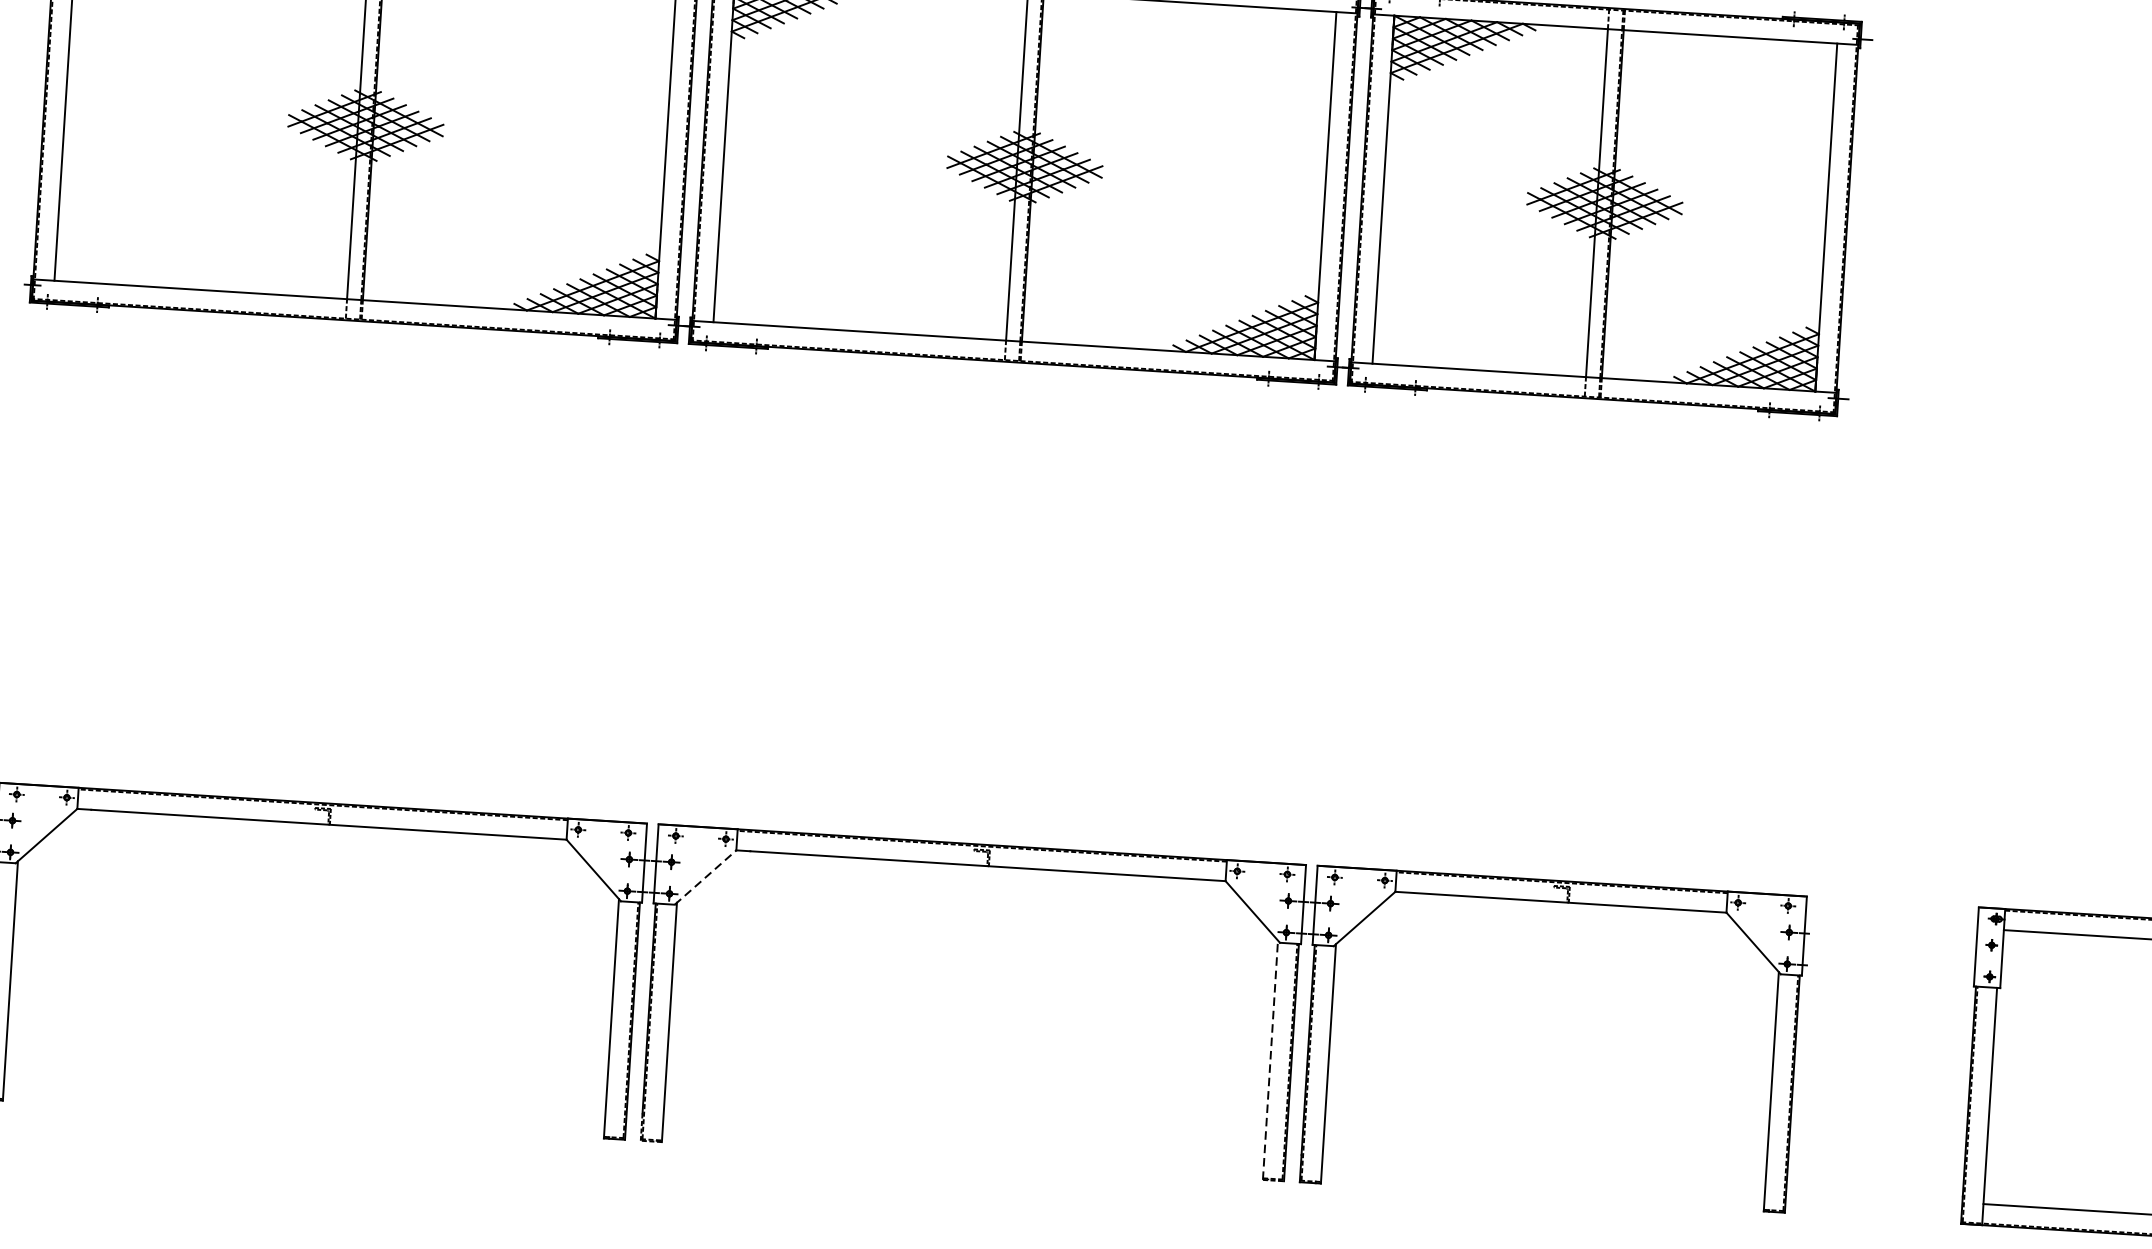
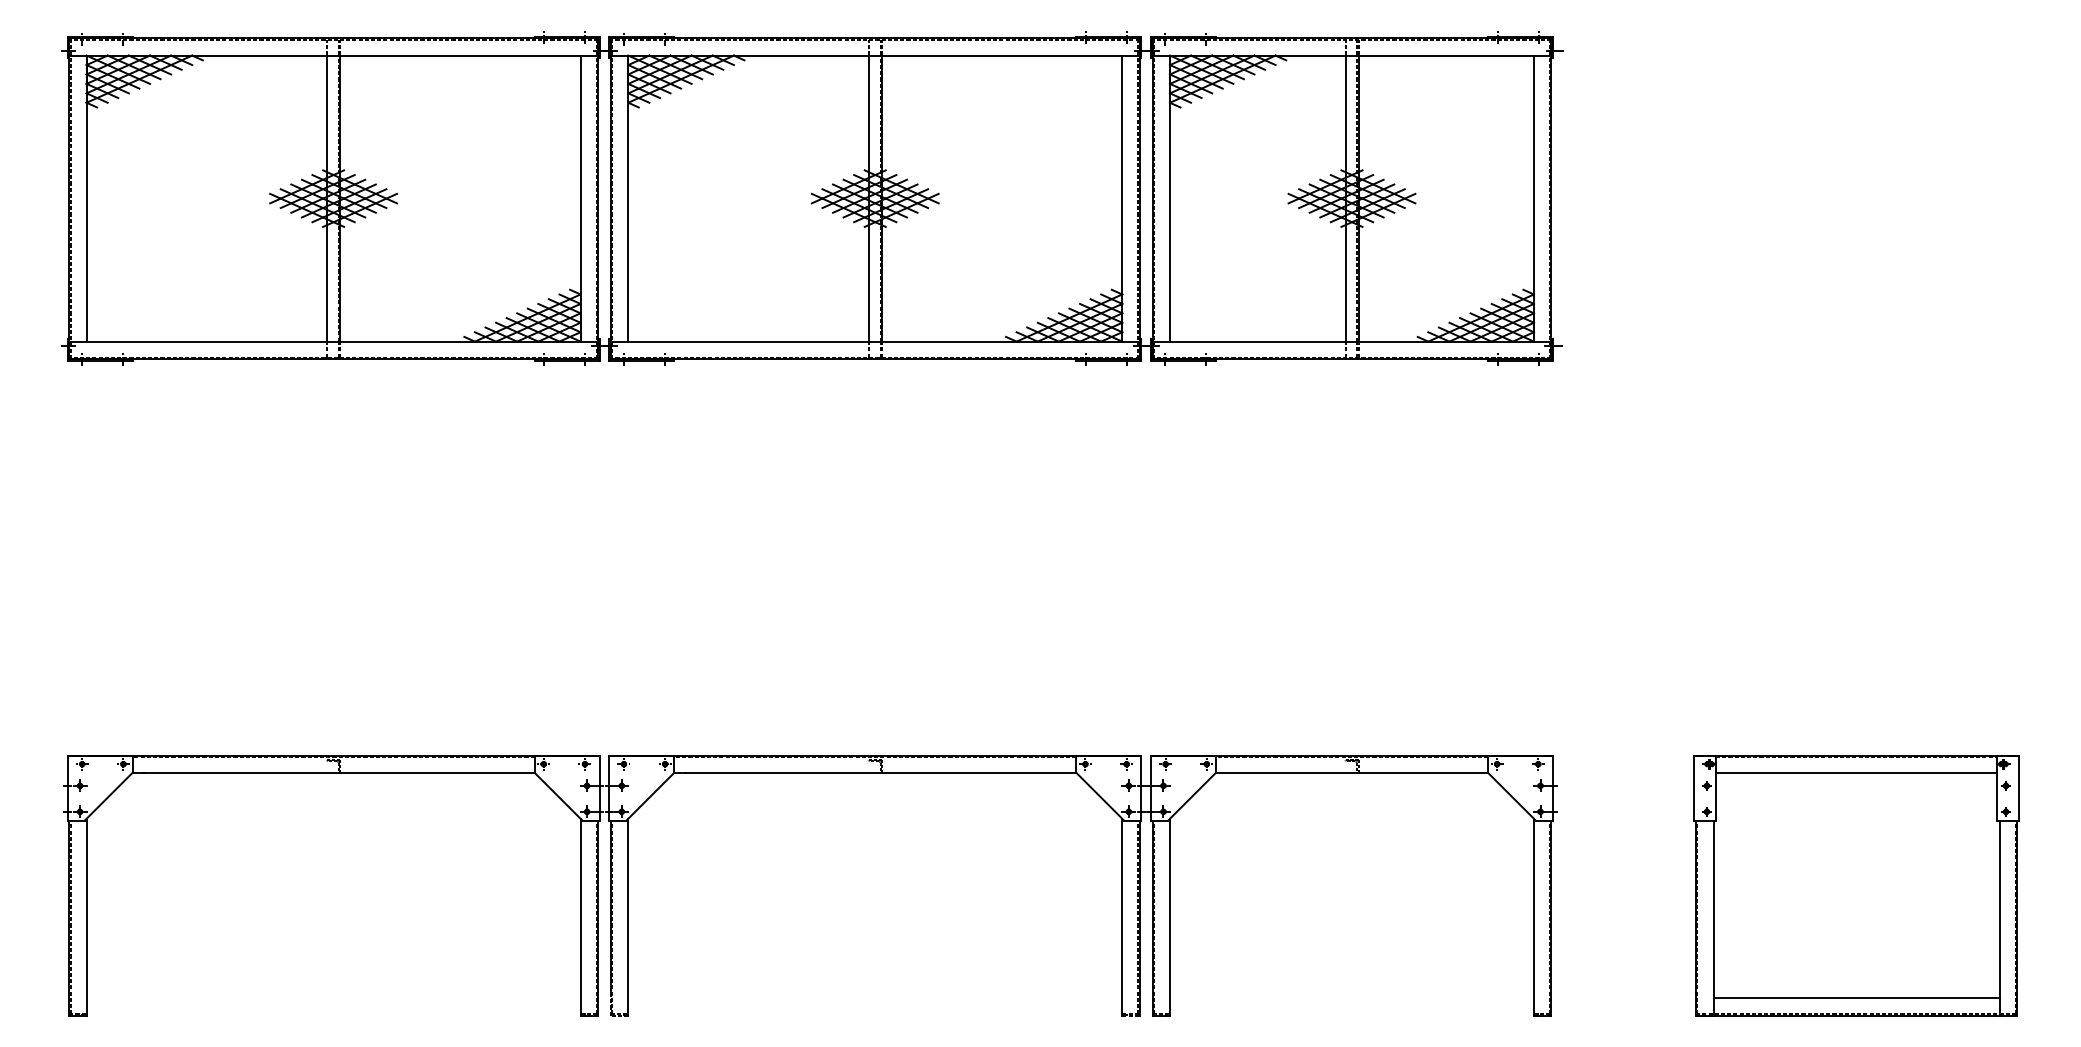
line: (705, 877) -> (650, 796), dashed -> solid
line: (1270, 1059) -> (1122, 916), dashed -> solid

